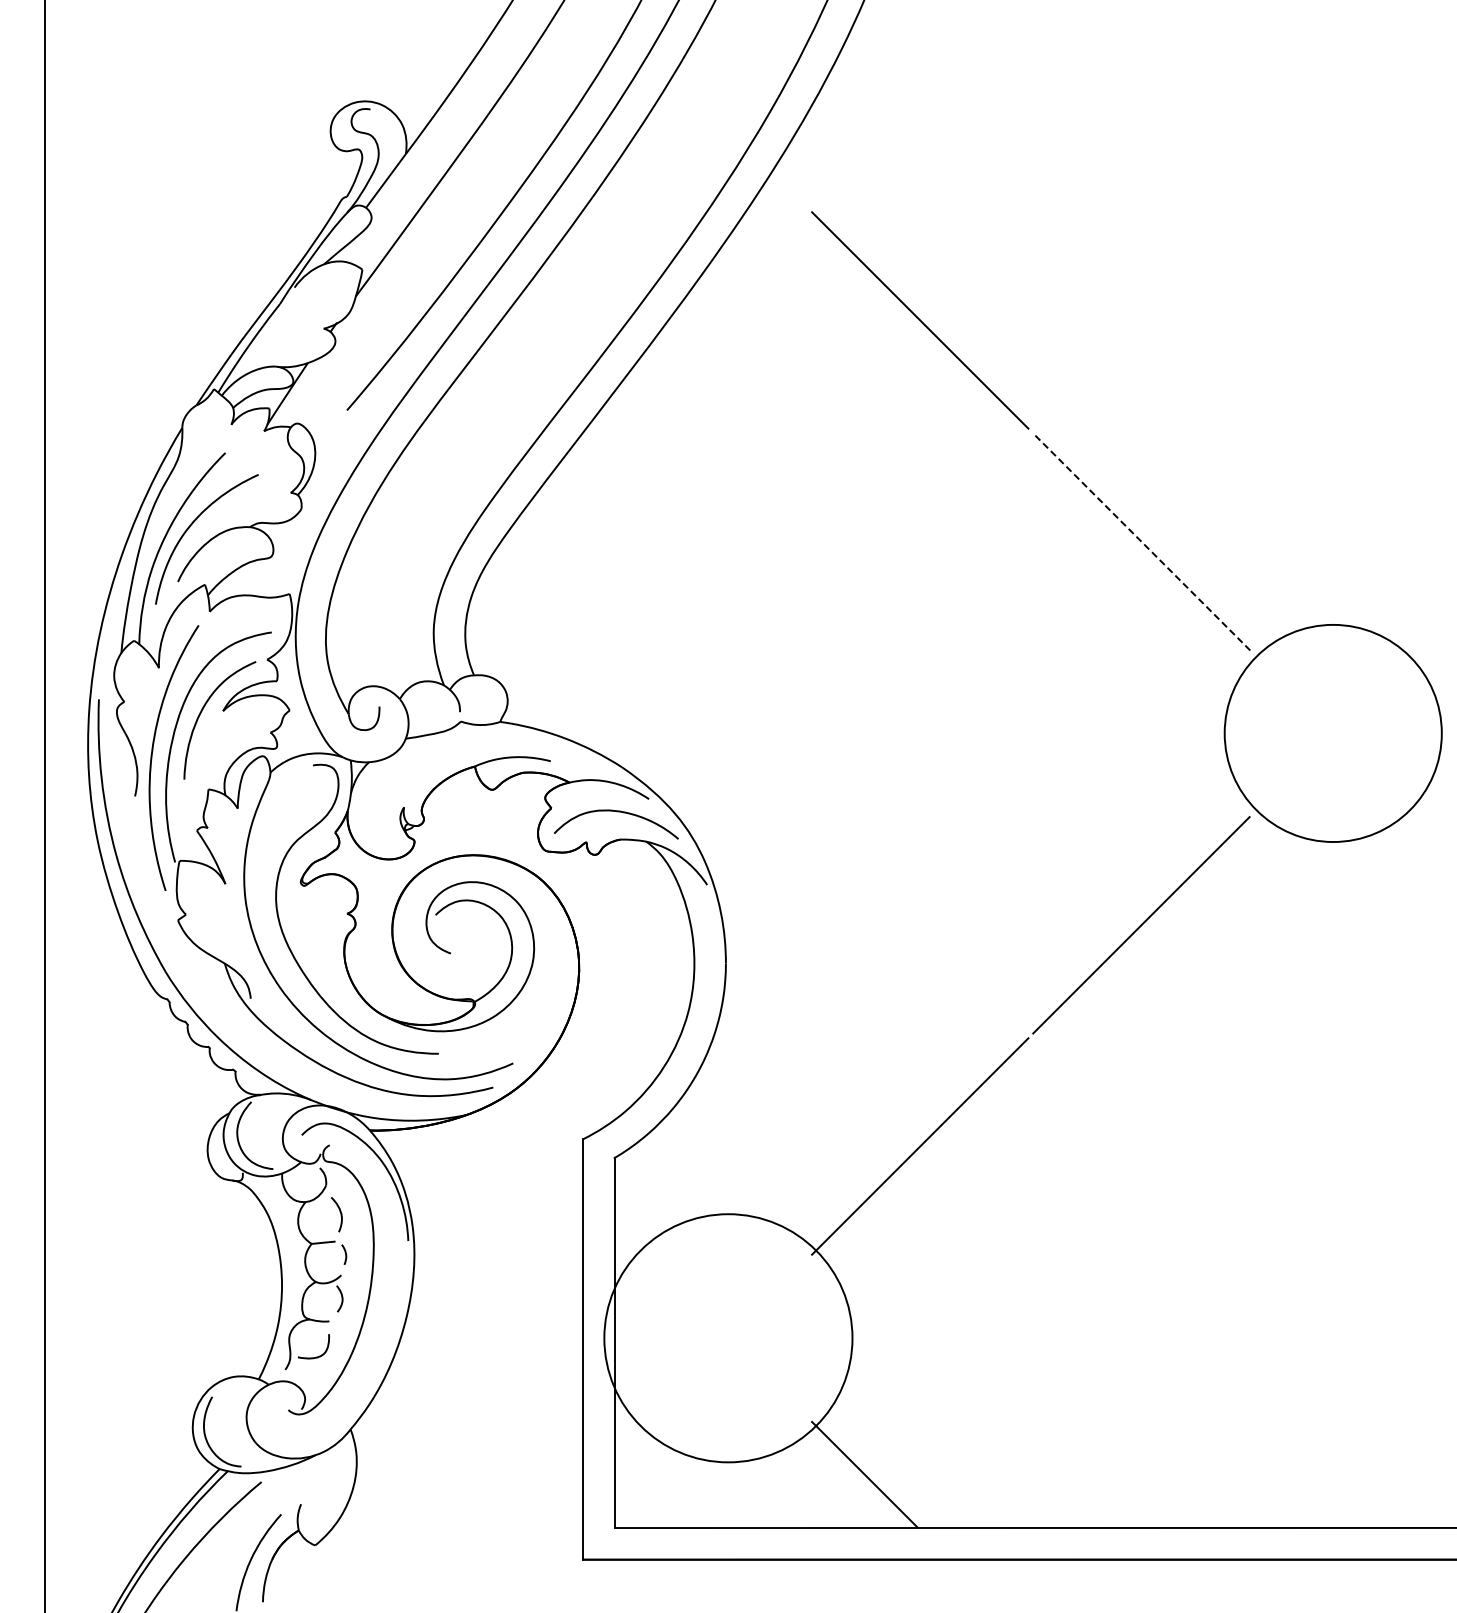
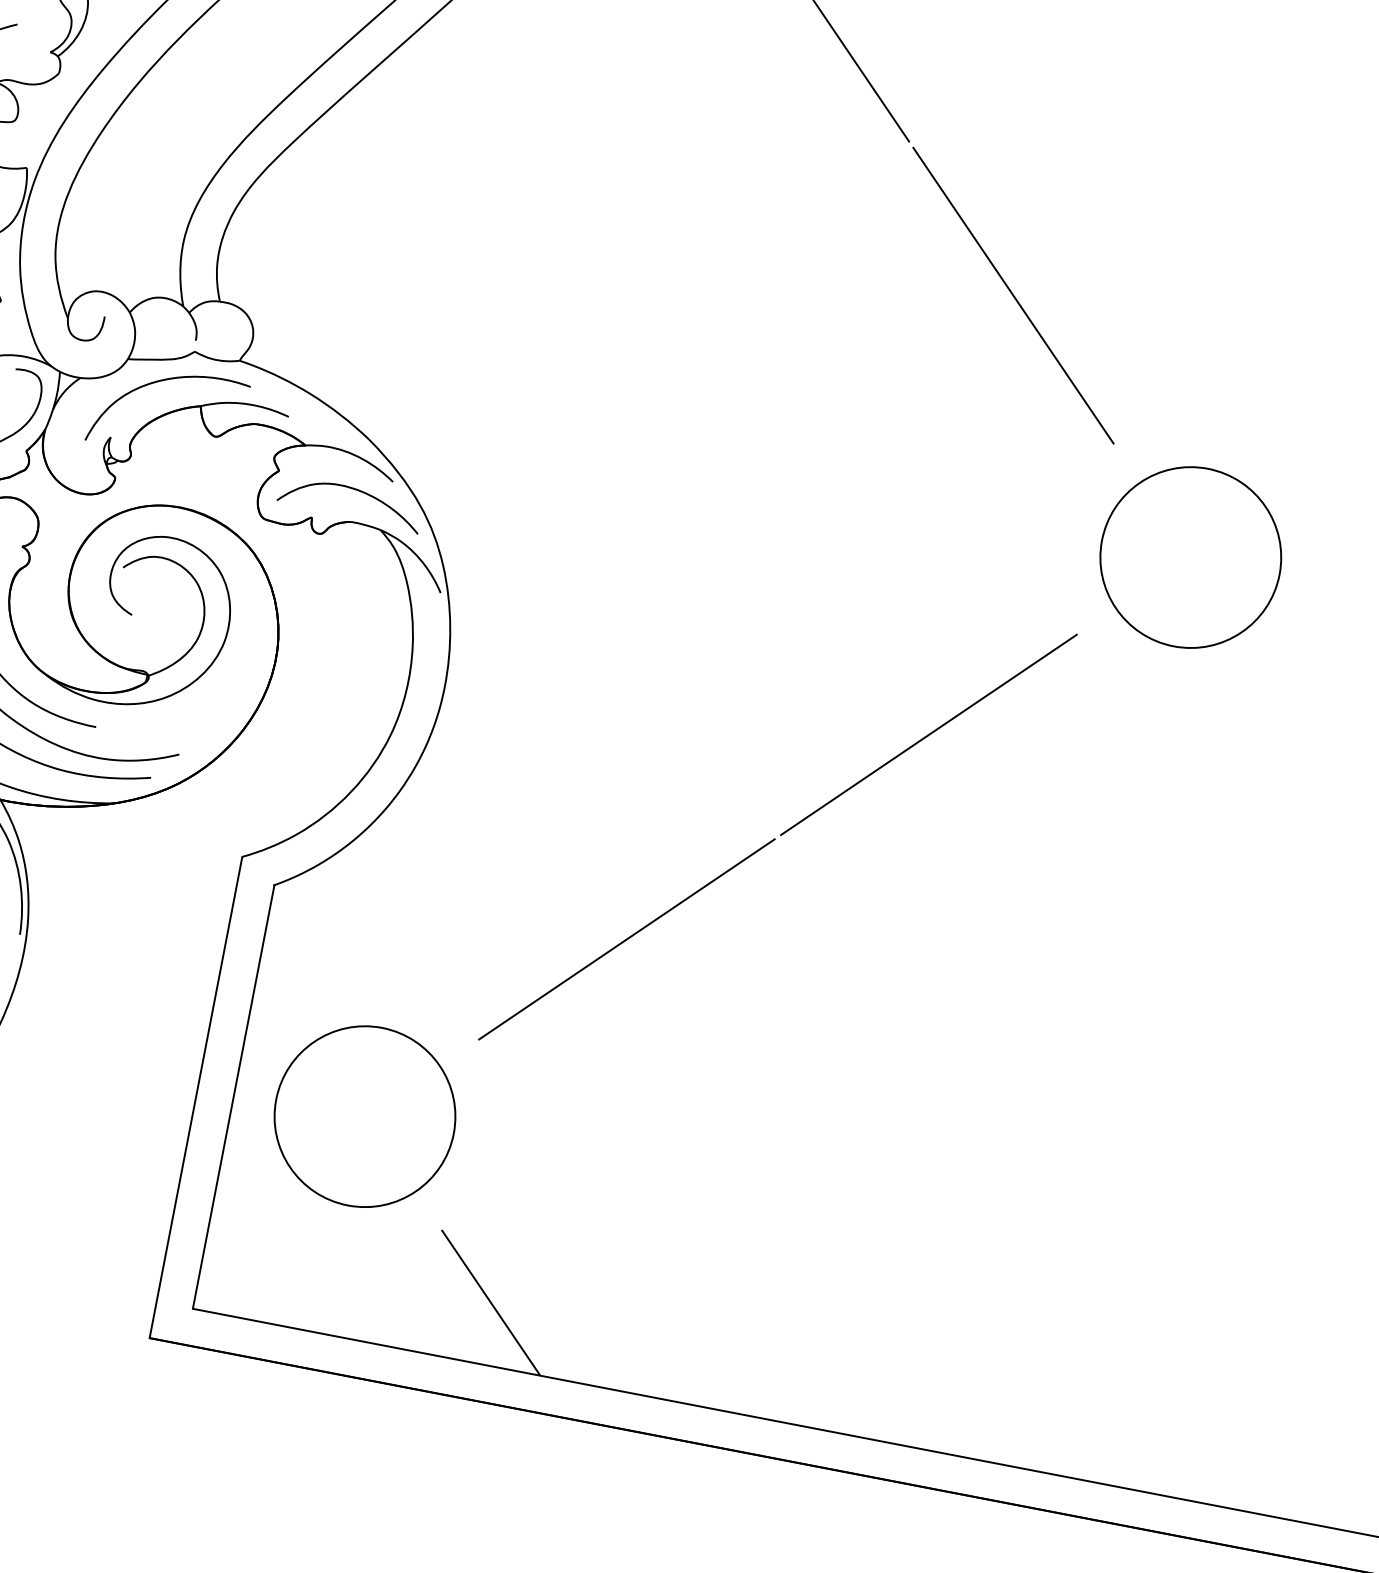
line: (1141, 541) -> (1013, 295), dashed -> solid
circle: (1332, 732) -> (1190, 556), size x0.71
curve: (435, 753) -> (158, 382), added
circle: (727, 1337) -> (364, 1115), size x0.62

